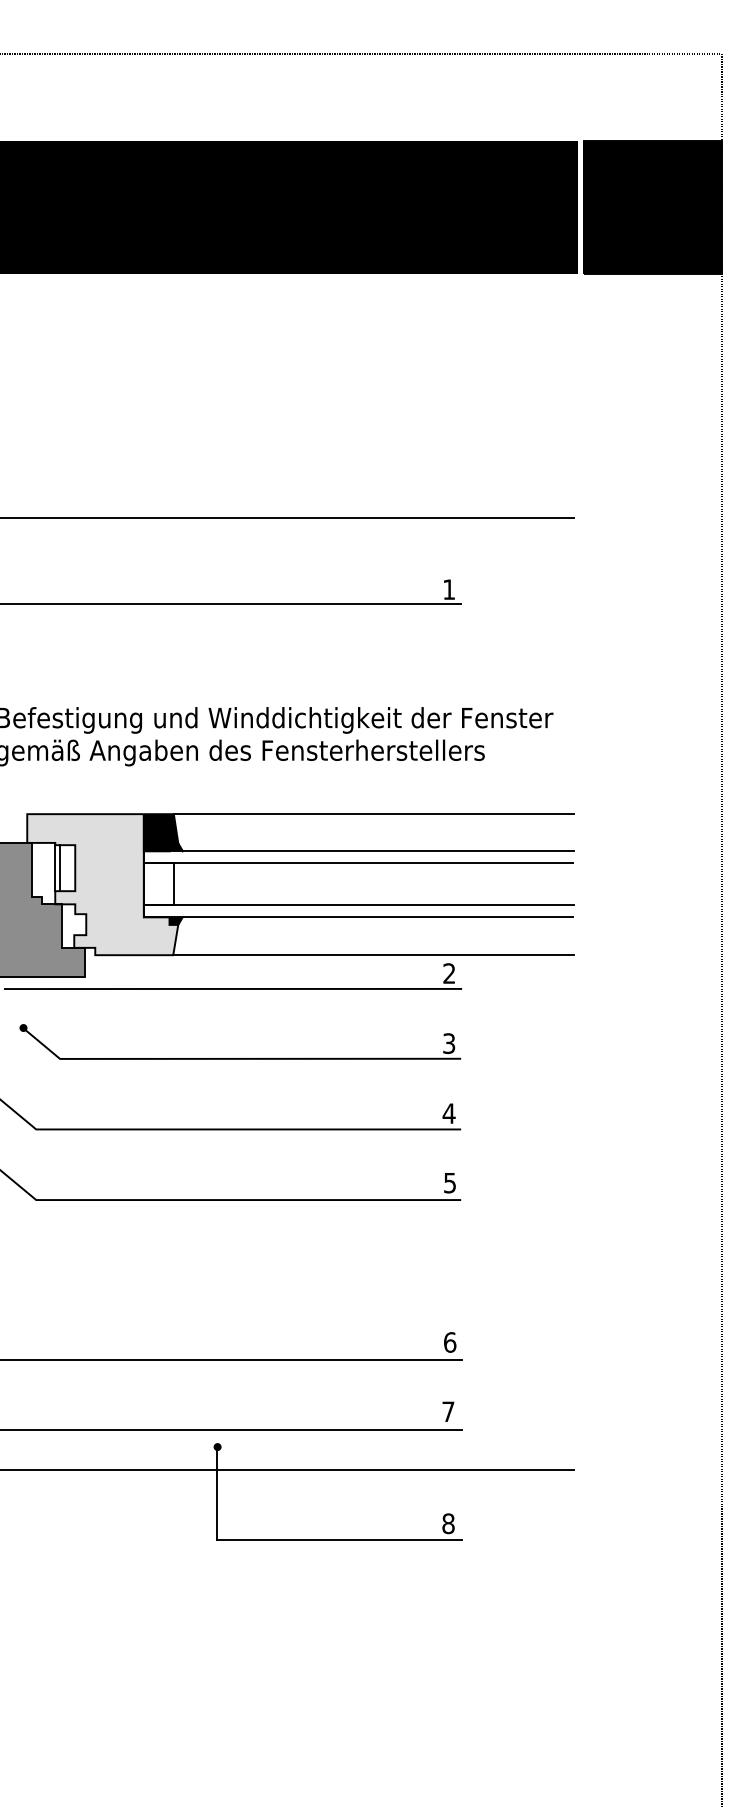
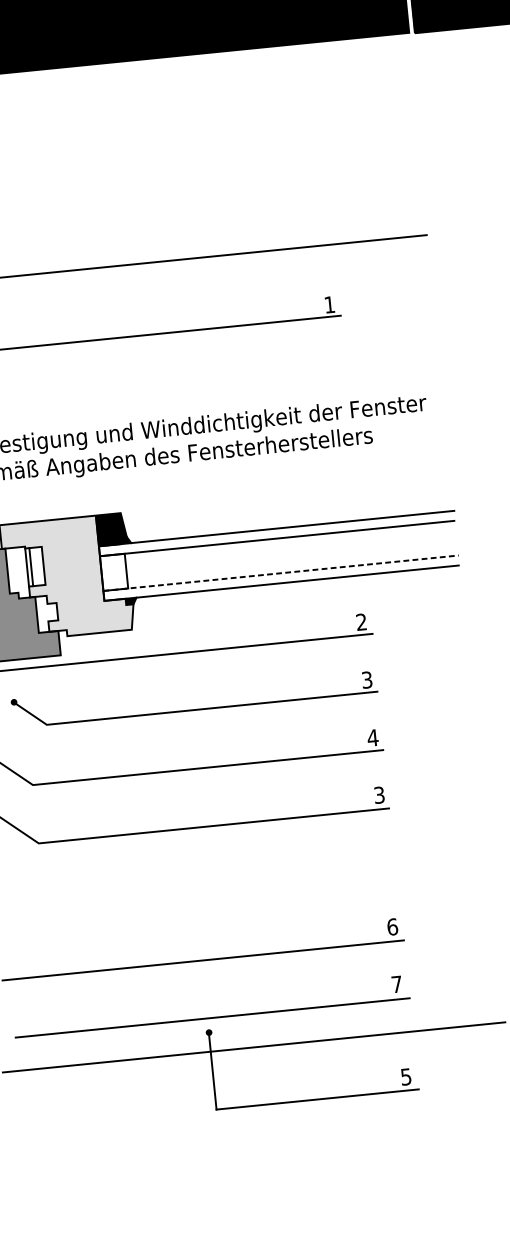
line: (373, 814) -> (285, 496), removed
line: (358, 905) -> (280, 573), solid -> dashed
line: (373, 955) -> (297, 613), removed
text: (449, 1182) -> (378, 794), 5 -> 3
text: (448, 1523) -> (406, 1076), 8 -> 5

